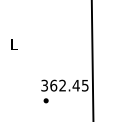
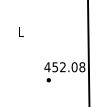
text: (64, 85) -> (64, 67), 362.45 -> 452.08

